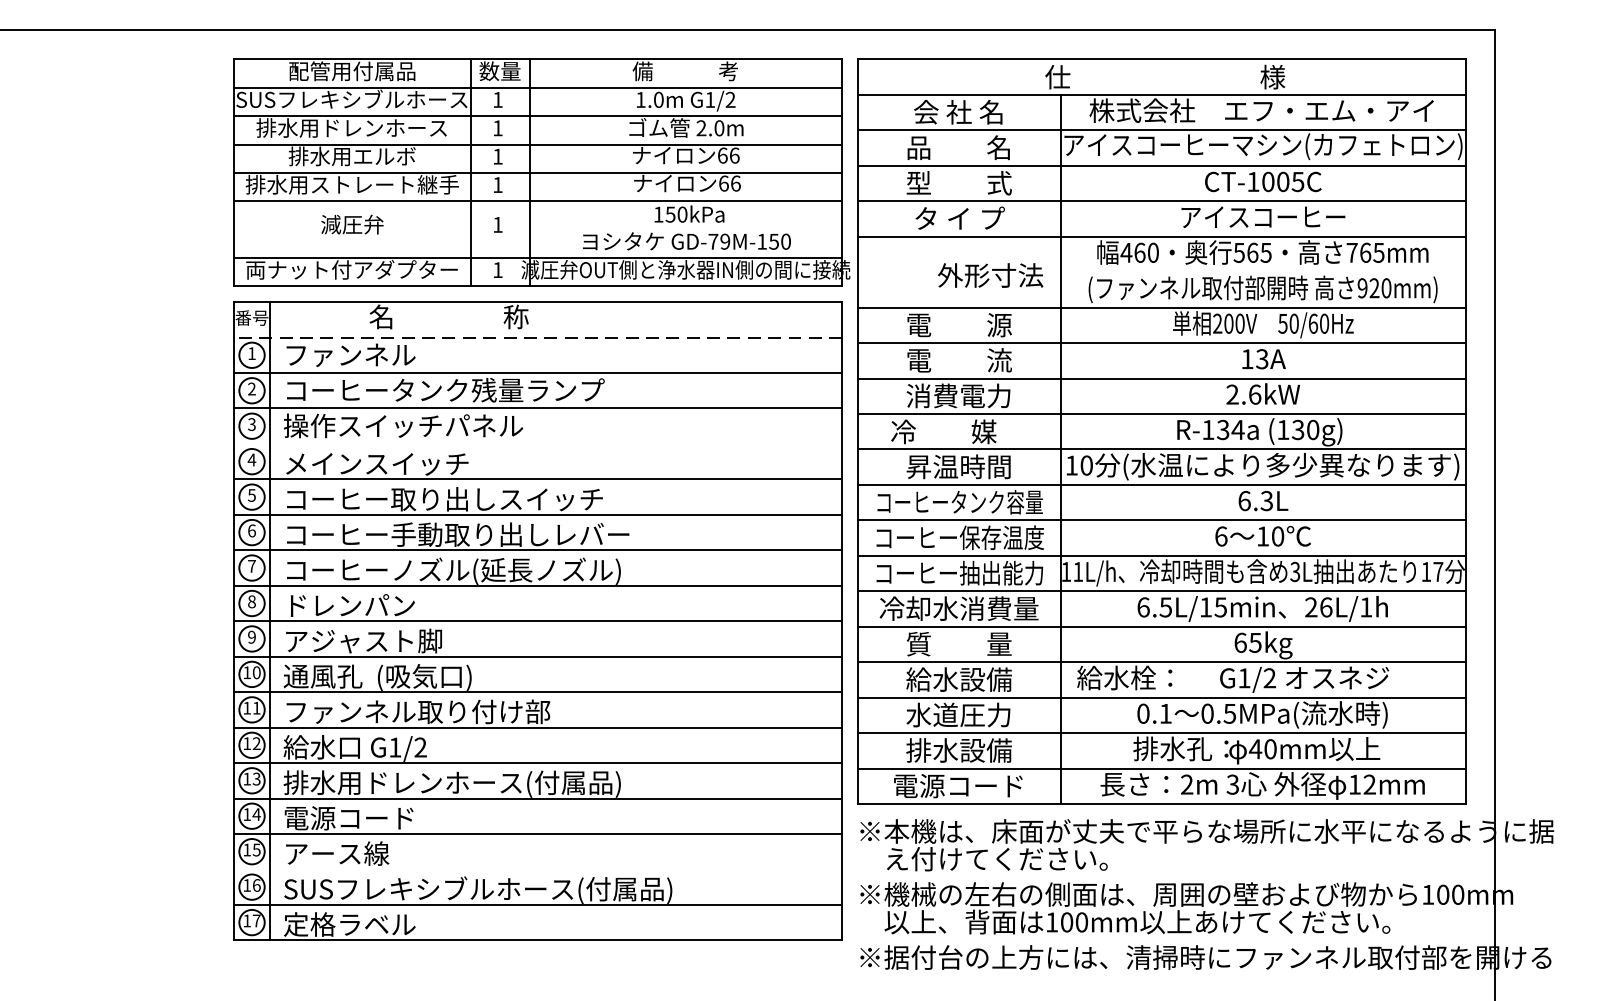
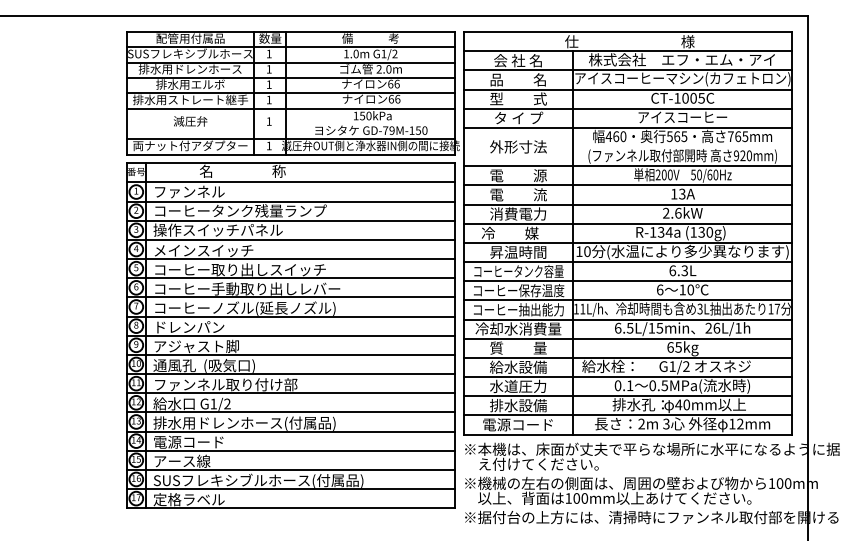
text: (990, 274) -> (518, 146), moved
line: (537, 337) -> (290, 182), dashed -> solid
line: (537, 443) -> (290, 239), added
line: (537, 868) -> (290, 469), added

